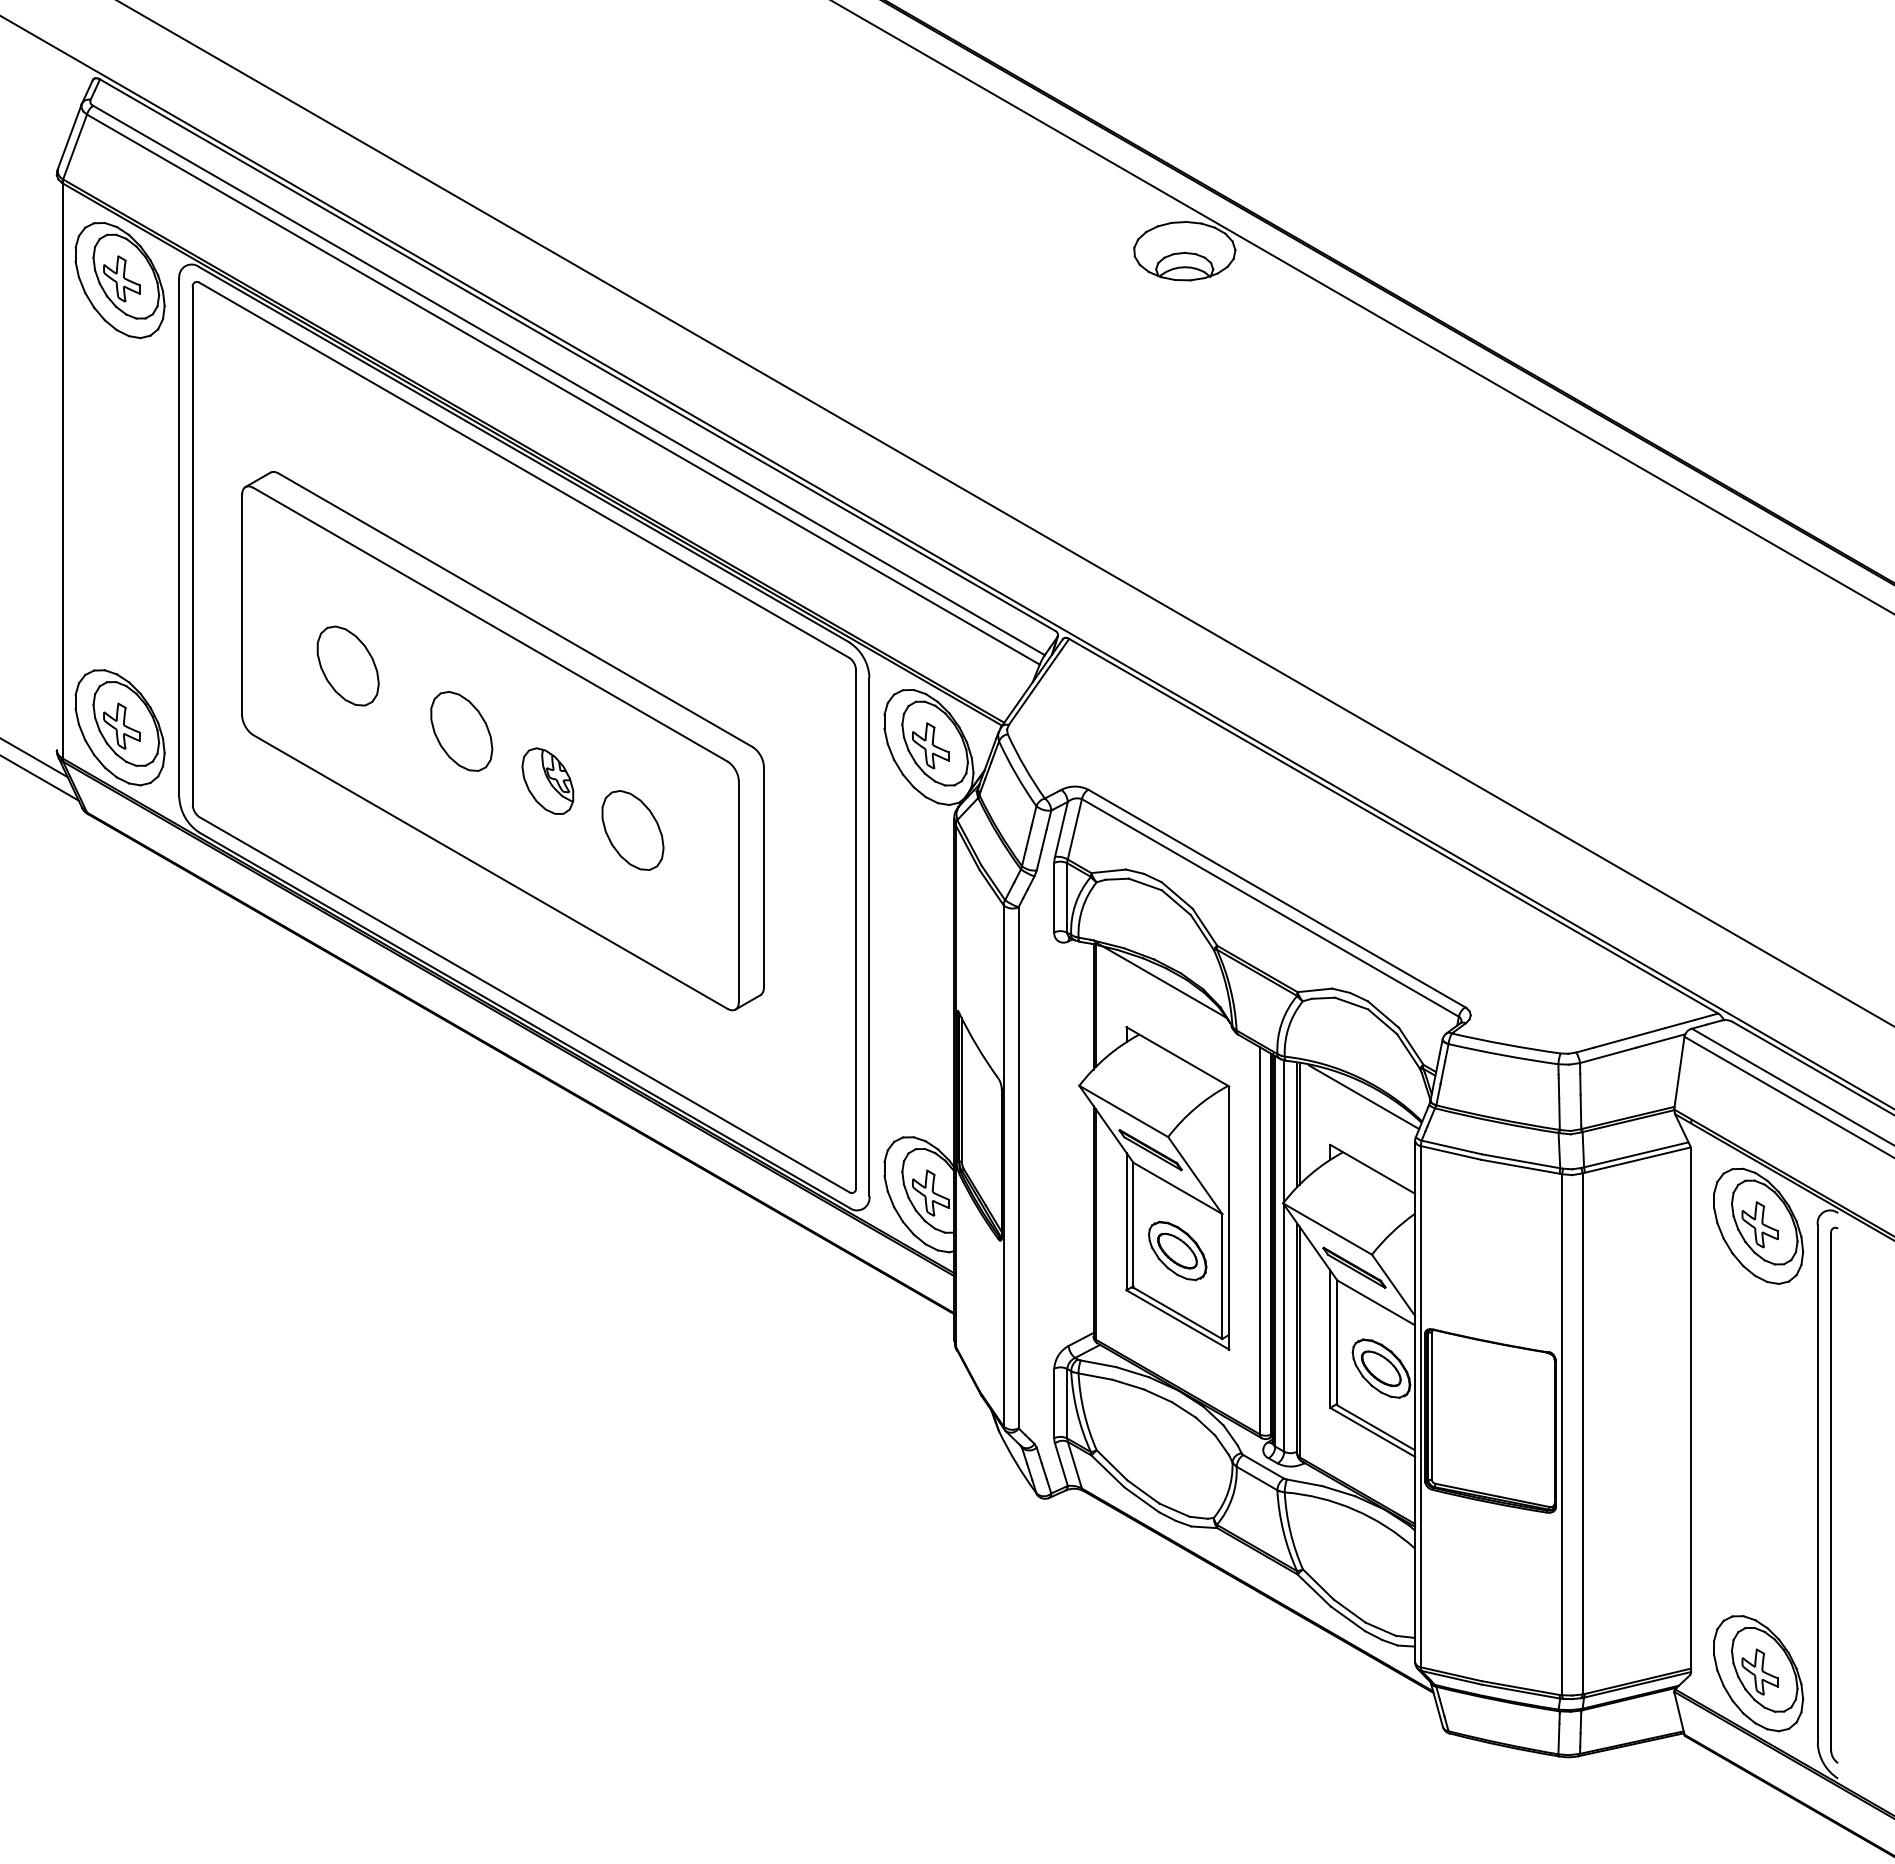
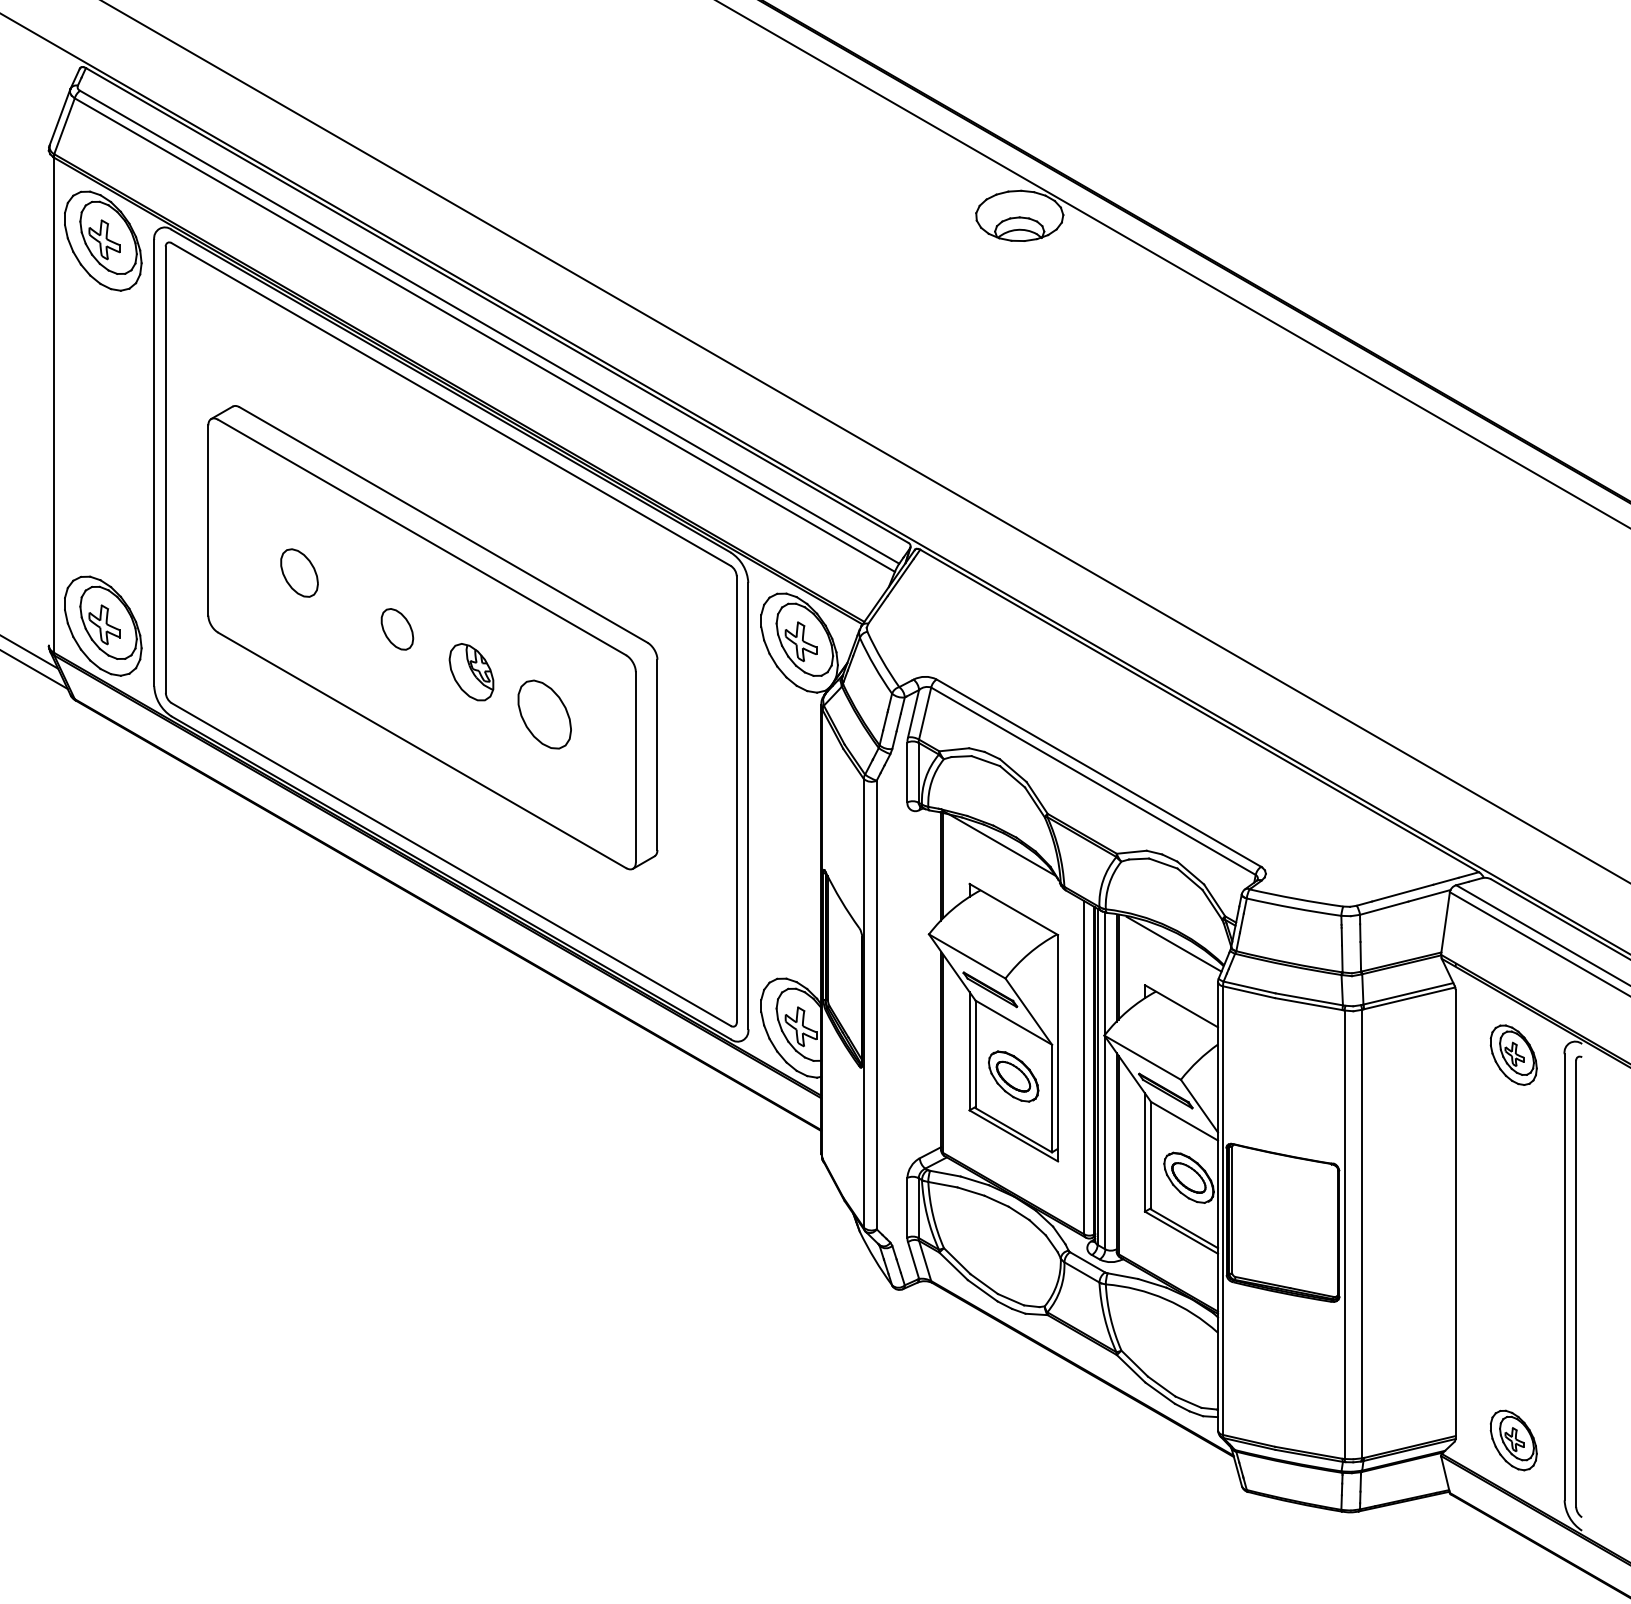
part: (347, 665) -> (299, 572), size x0.7
part: (461, 731) -> (397, 629), size x0.6
part: (1758, 1225) -> (1513, 1054), size x0.6
part: (1758, 1673) -> (1513, 1440), size x0.6

